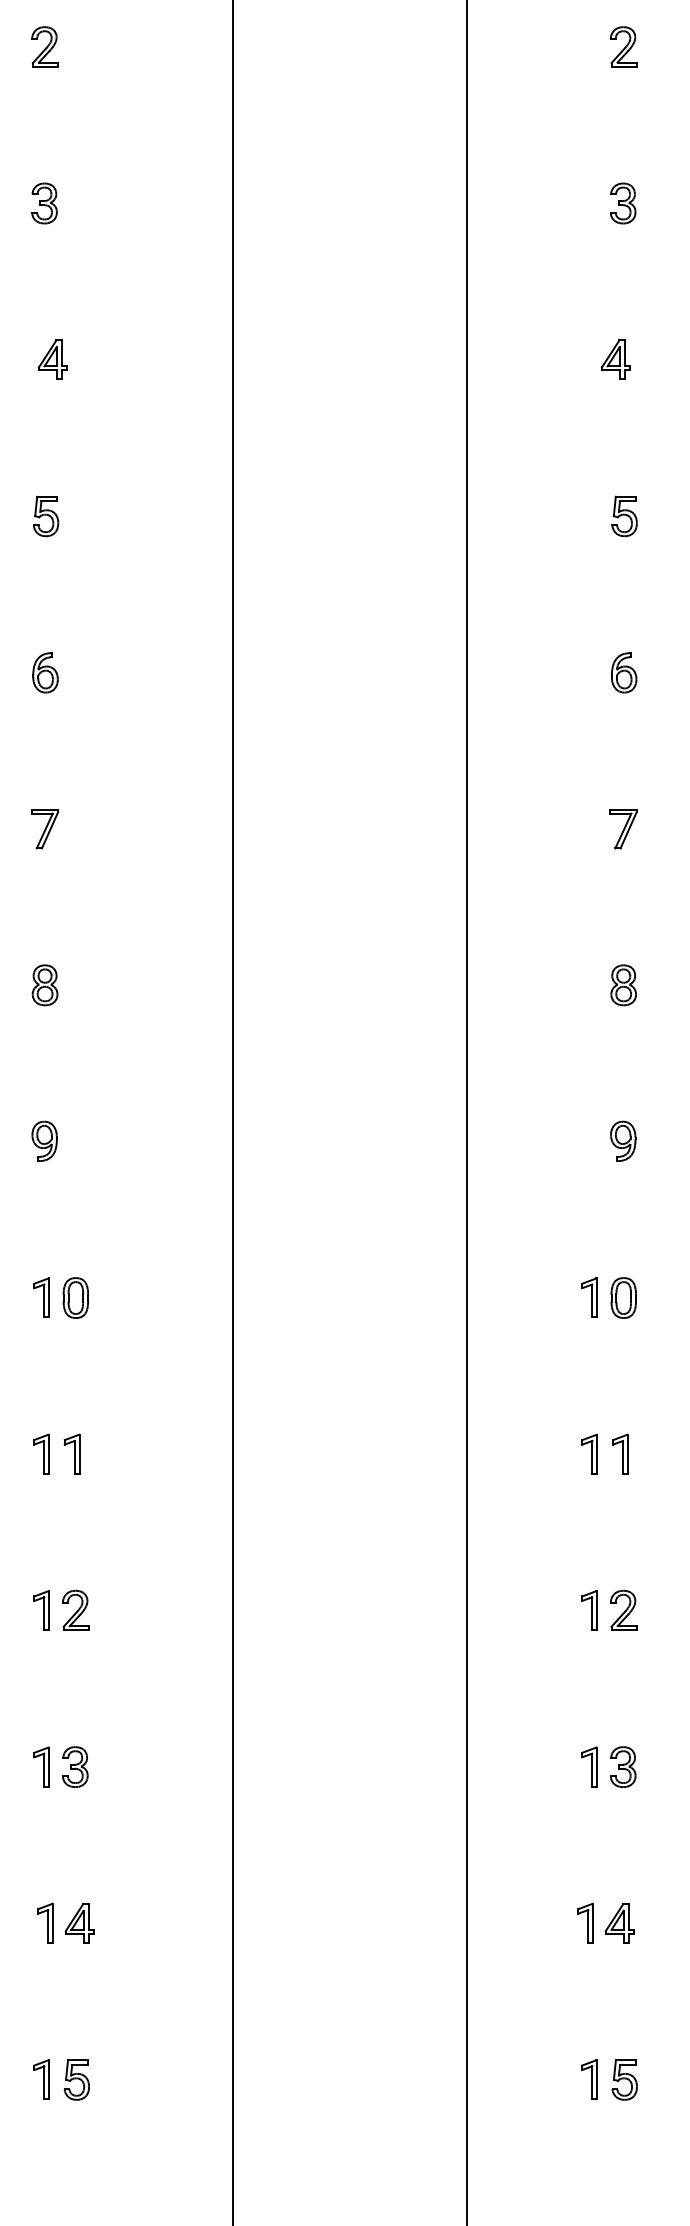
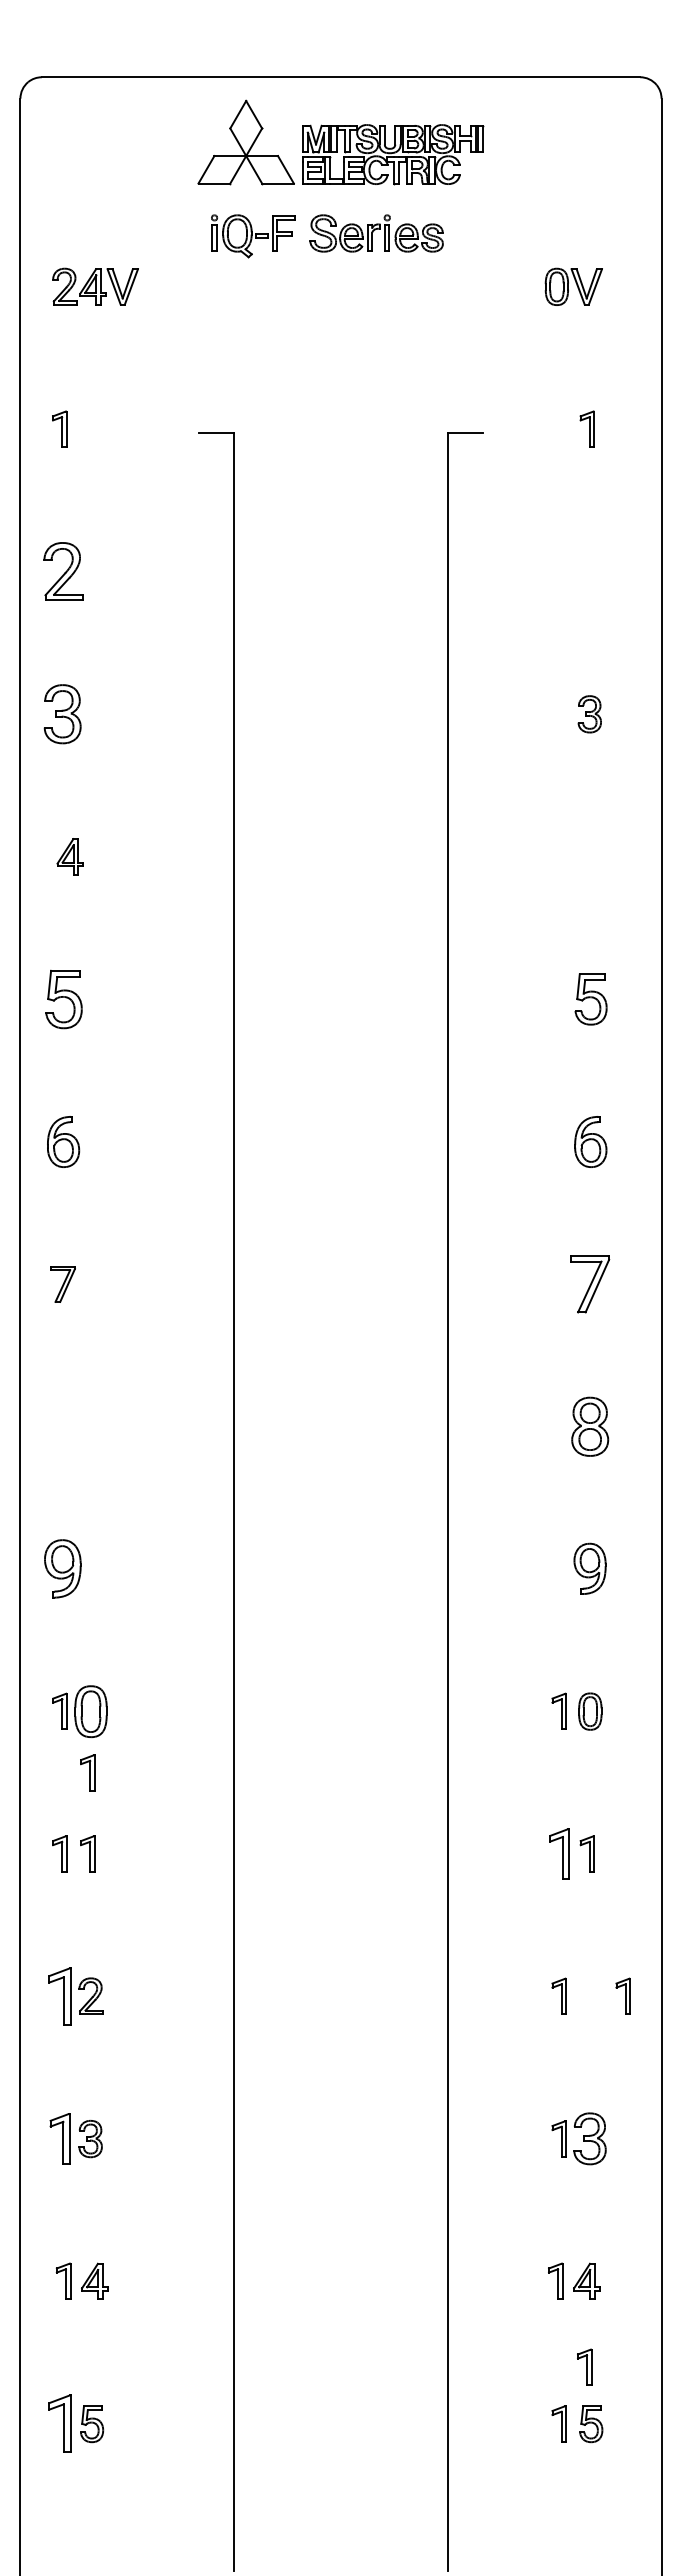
part: (44, 46) -> (62, 571), size x1.6
part: (622, 46) -> (589, 571), removed
part: (44, 203) -> (62, 714), size x1.6
part: (615, 359) -> (582, 856), removed
part: (45, 516) -> (63, 999), size x1.6
part: (625, 516) -> (591, 999), size x1.4
part: (45, 672) -> (63, 1141), size x1.4
part: (623, 672) -> (590, 1141), size x1.4
part: (623, 829) -> (590, 1284), size x1.6
part: (45, 985) -> (63, 1426), removed
part: (623, 985) -> (590, 1426), size x1.6
part: (44, 1140) -> (62, 1568), size x1.6
part: (622, 1140) -> (589, 1568), size x1.4
part: (76, 1297) -> (91, 1711), size x1.4
part: (71, 1364) -> (87, 1772), added
part: (588, 1453) -> (558, 1853), size x1.4
part: (41, 1609) -> (59, 1995), size x1.6
part: (623, 1609) -> (590, 1995), removed
part: (659, 1609) -> (622, 1995), added
part: (41, 1766) -> (59, 2138), size x1.4
part: (622, 1767) -> (589, 2139), size x1.4
part: (617, 2016) -> (584, 2366), added
part: (41, 2079) -> (59, 2423), size x1.6

